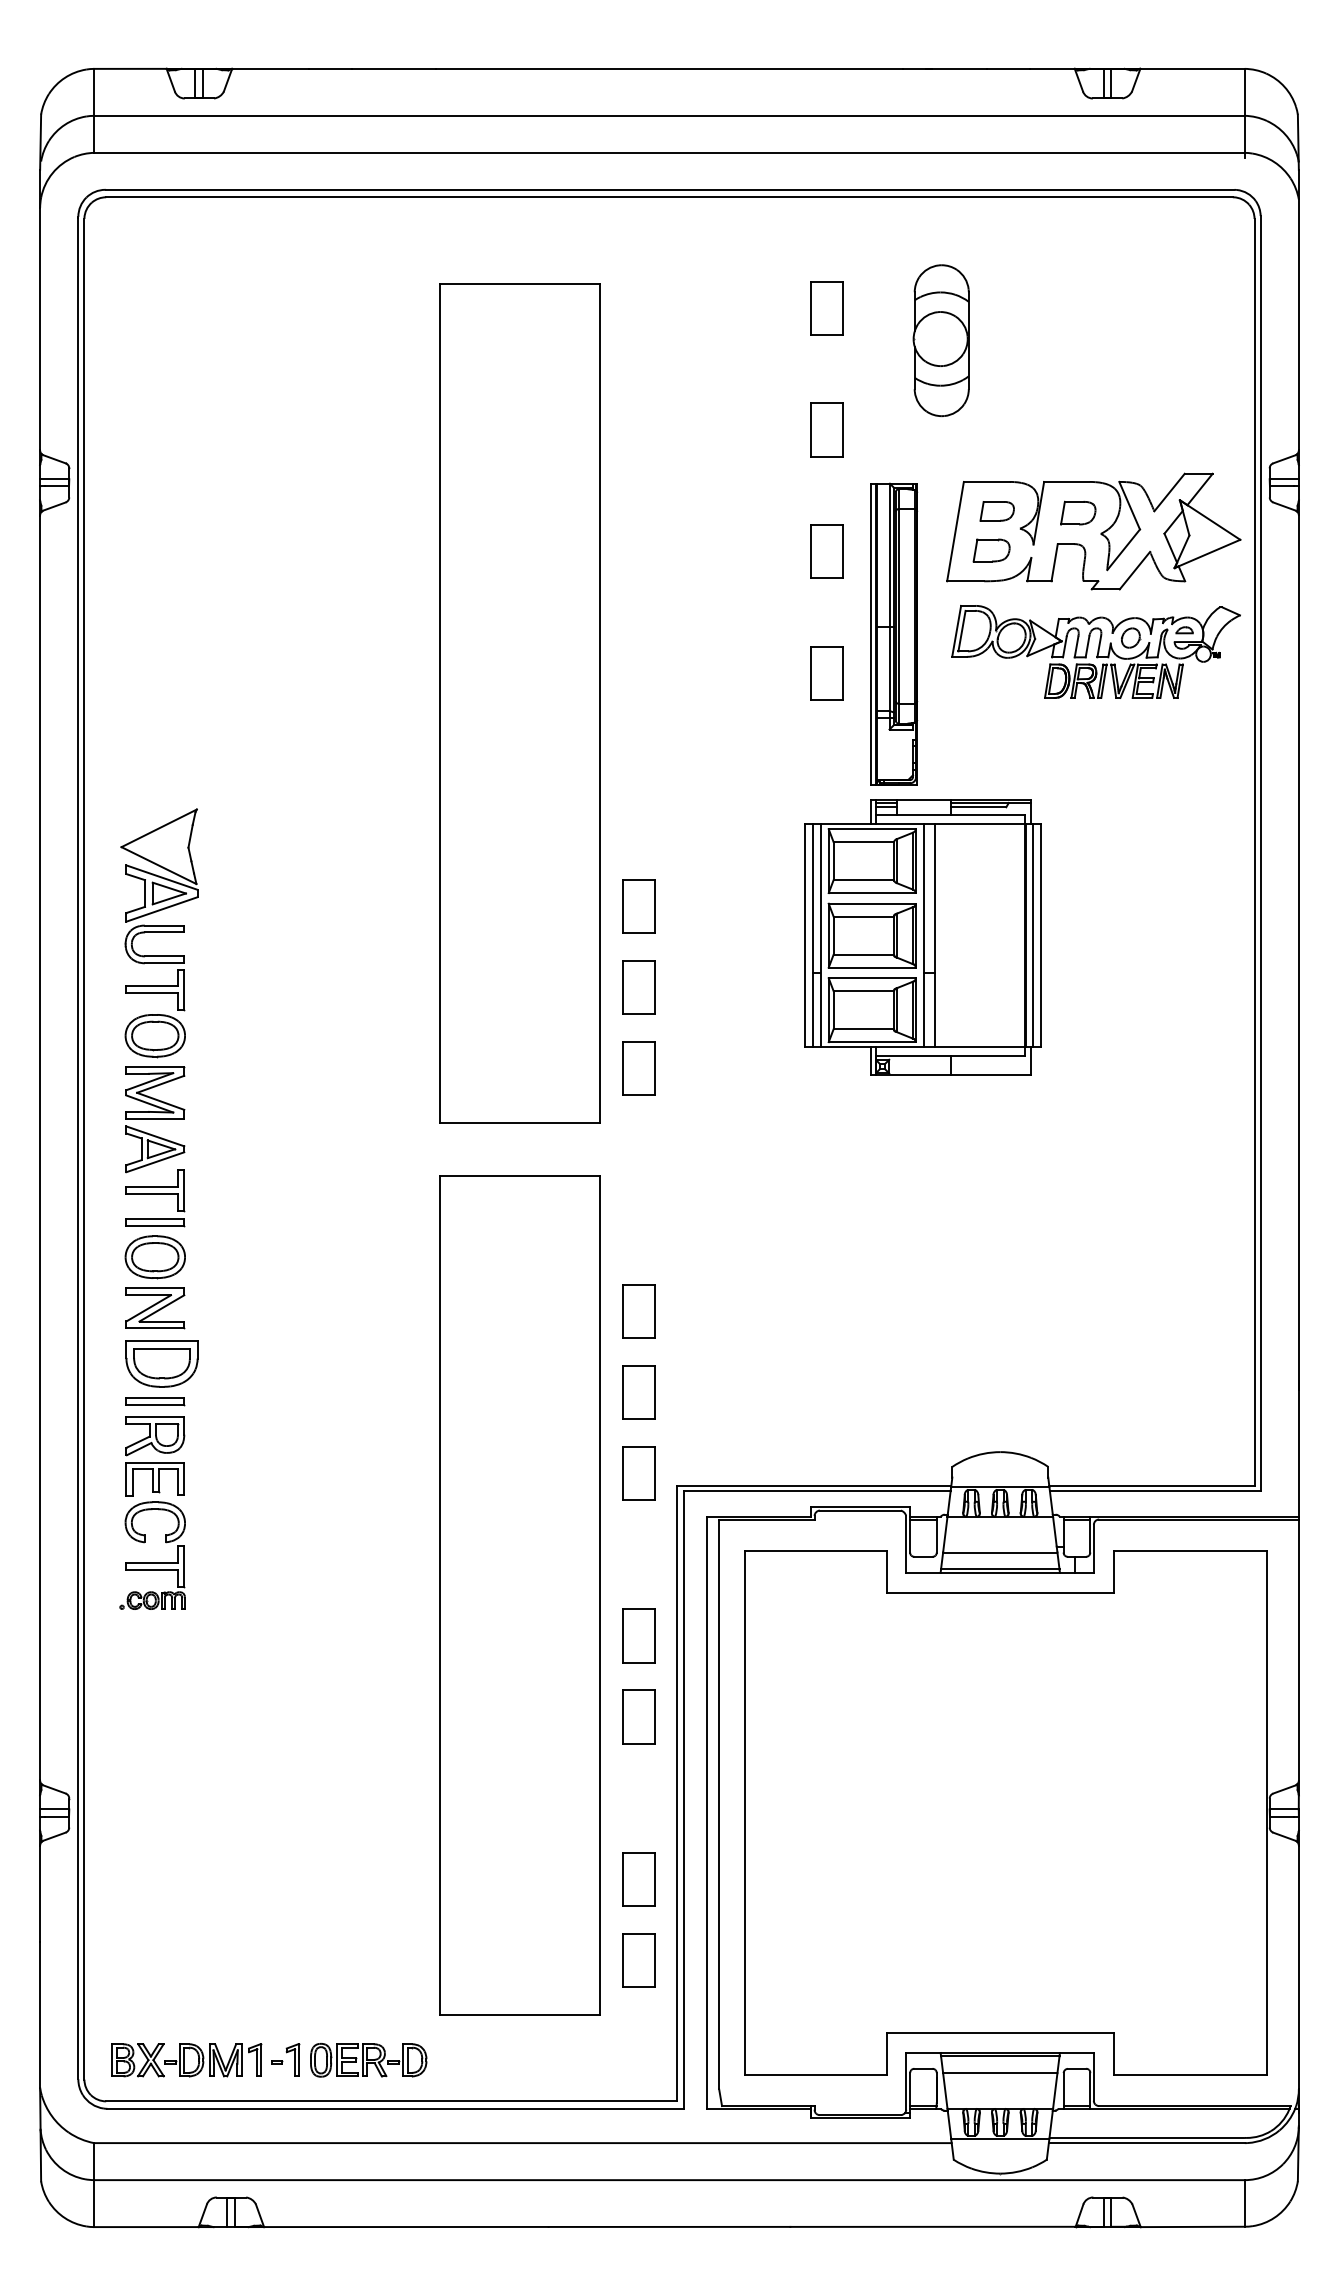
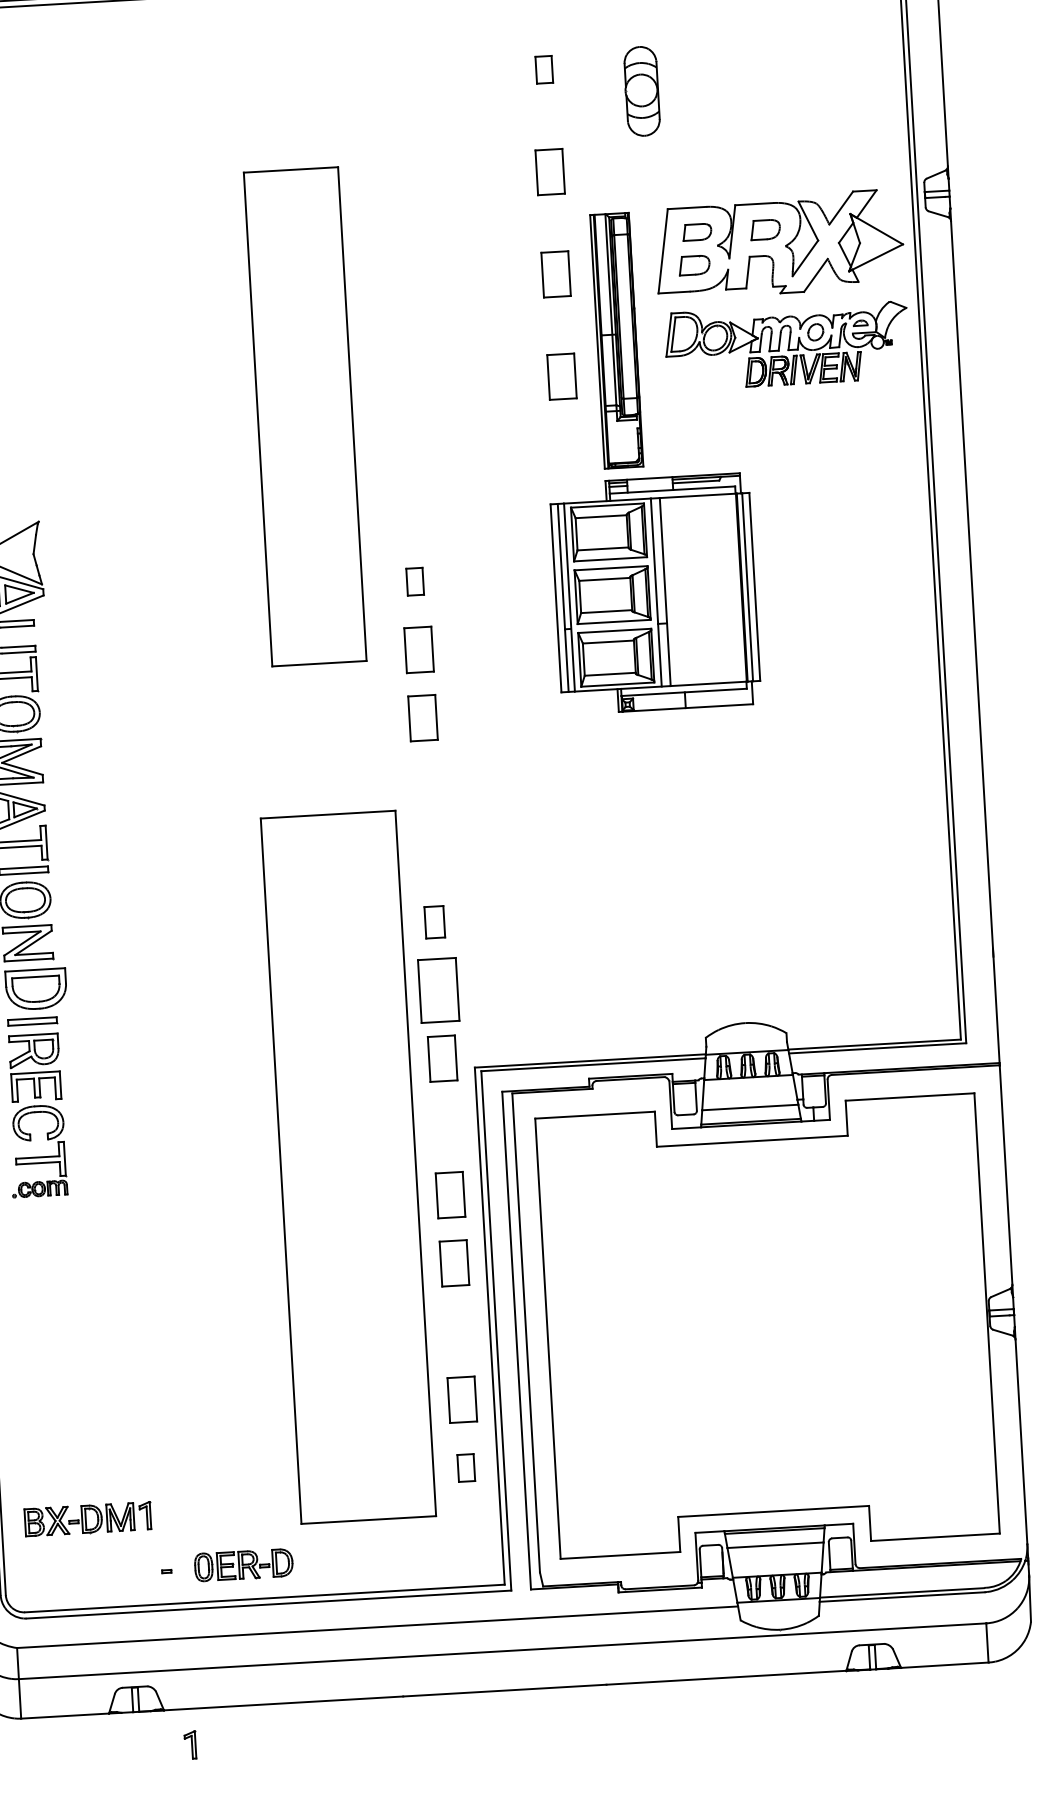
part: (826, 308) -> (543, 69), size x0.6
part: (940, 340) -> (641, 91), size x0.7
part: (519, 703) -> (304, 416), size x0.7
part: (638, 906) -> (414, 581), size x0.6
part: (638, 1311) -> (434, 922), size x0.7
part: (638, 1392) -> (438, 990), size x1.4
part: (638, 1960) -> (465, 1468), size x0.6
part: (292, 2059) -> (189, 1744), moved
part: (186, 2060) -> (87, 1519), moved

